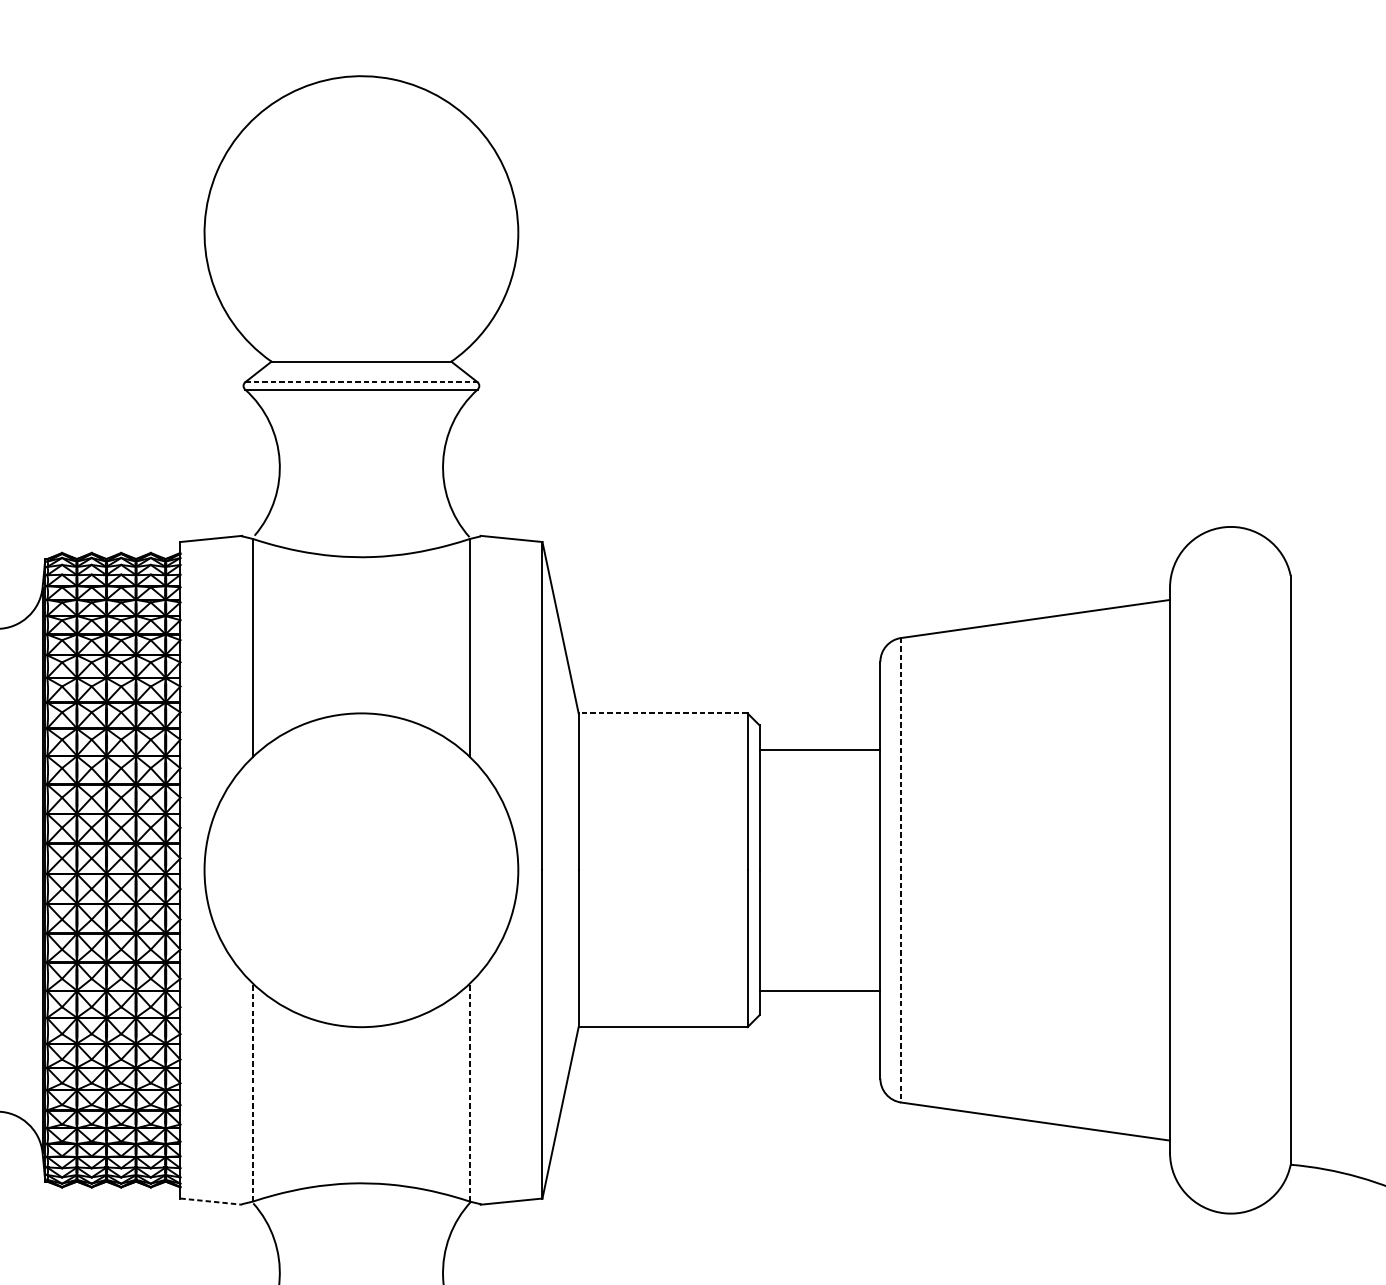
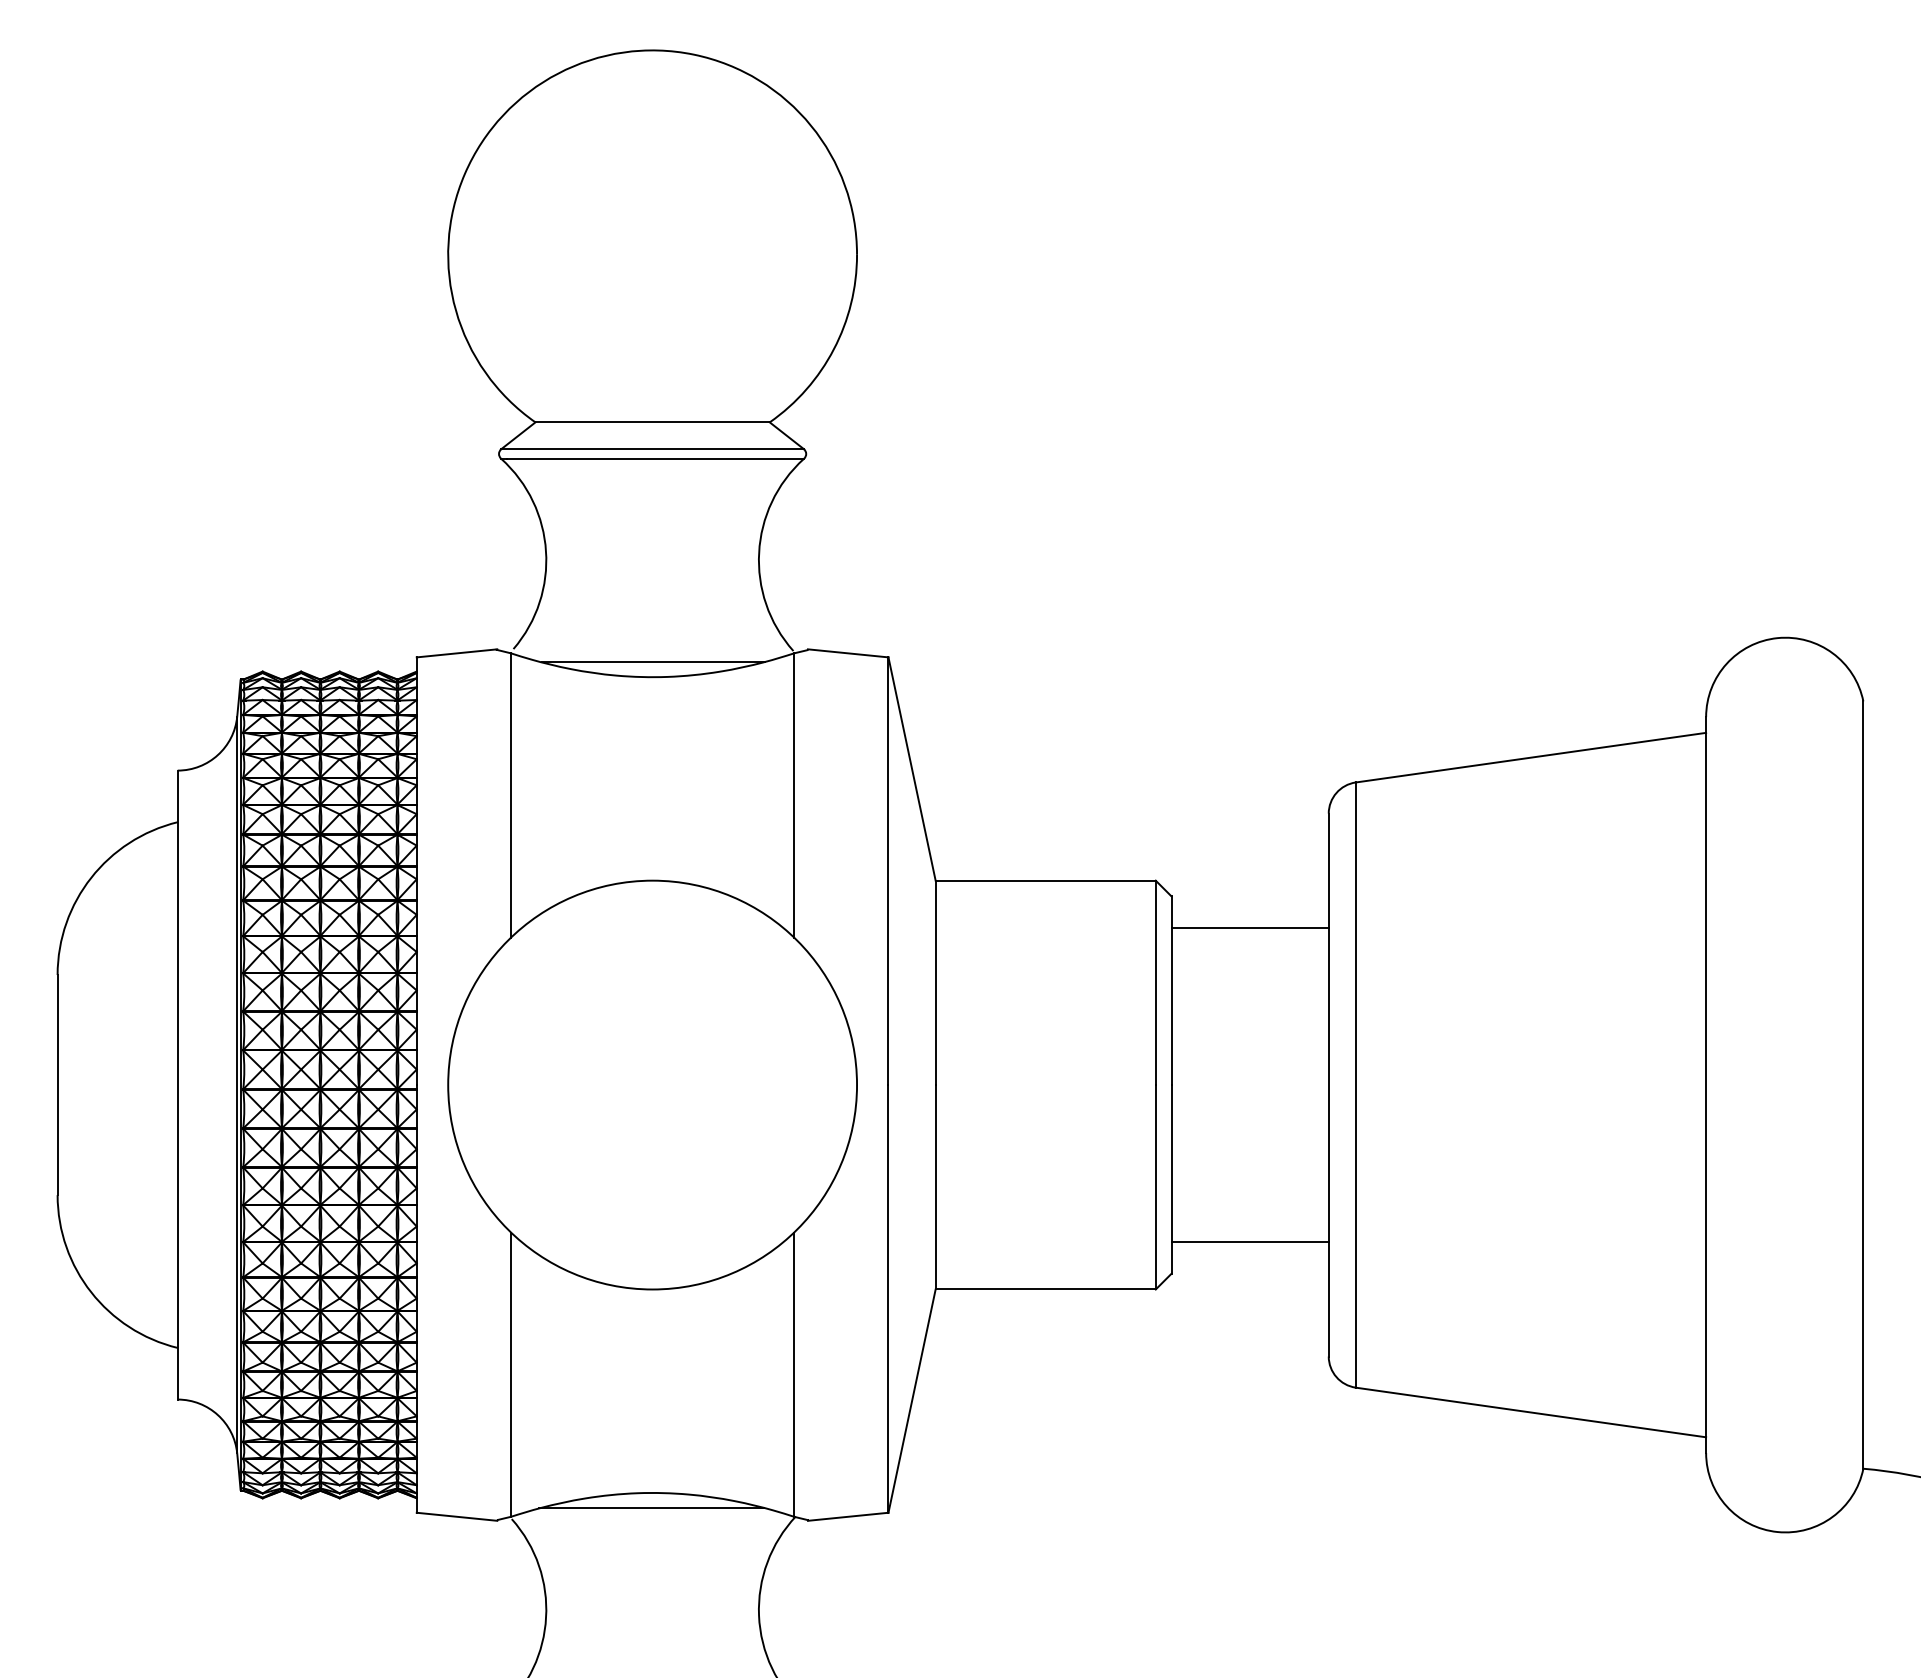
line: (362, 382) -> (653, 449), dashed -> solid
line: (362, 545) -> (653, 662), added
line: (662, 713) -> (1045, 880), dashed -> solid
line: (900, 870) -> (1355, 1085), dashed -> solid
line: (253, 1092) -> (511, 1374), dashed -> solid
line: (470, 1092) -> (794, 1374), dashed -> solid
line: (360, 1194) -> (651, 1507), added
line: (211, 1201) -> (457, 1516), dashed -> solid

